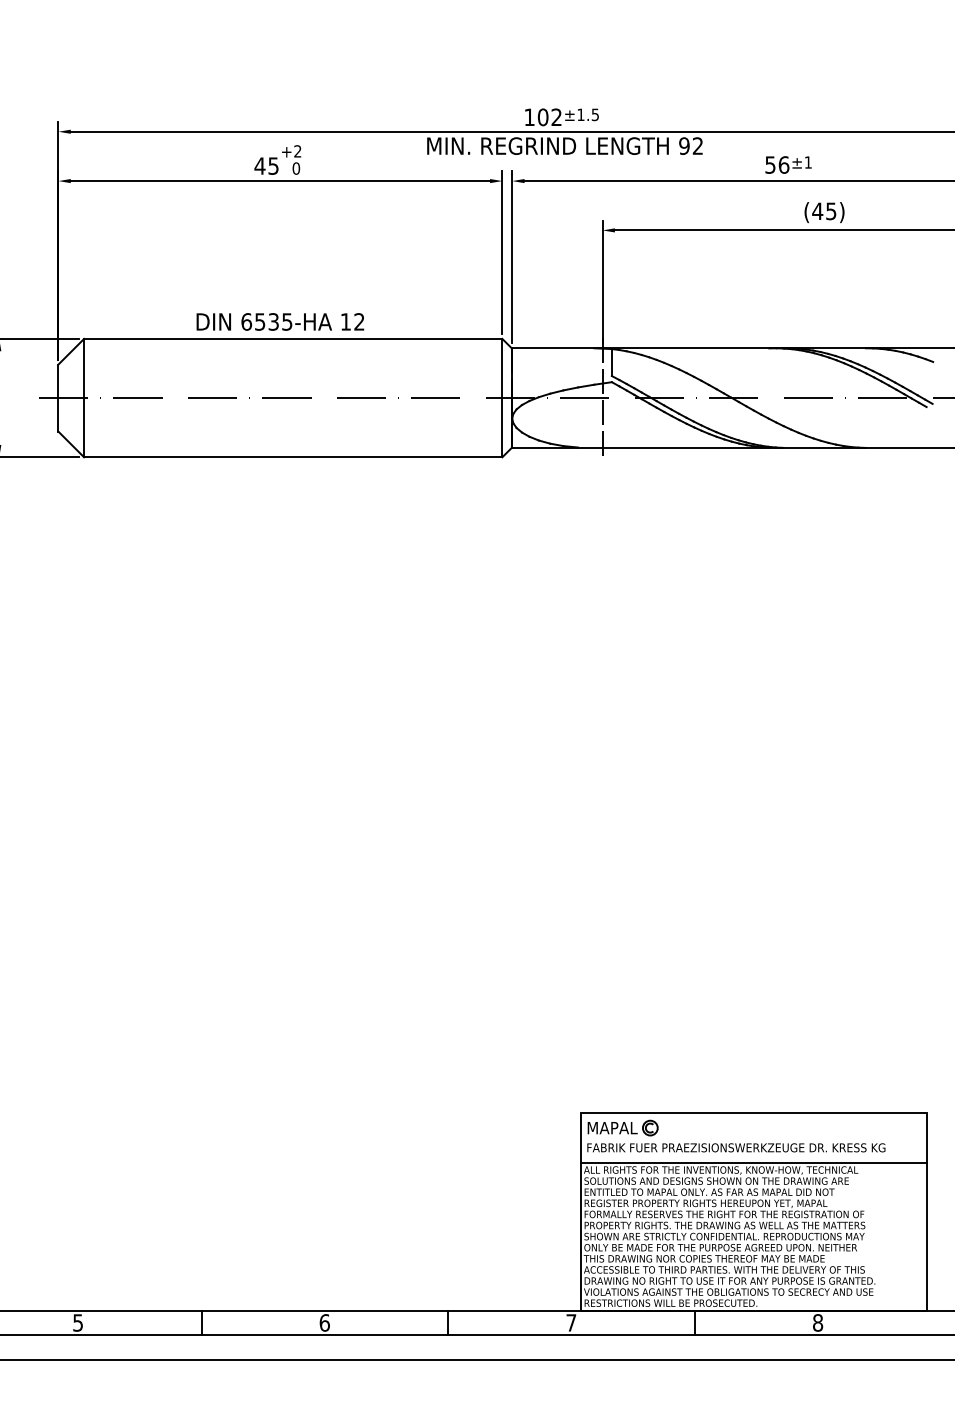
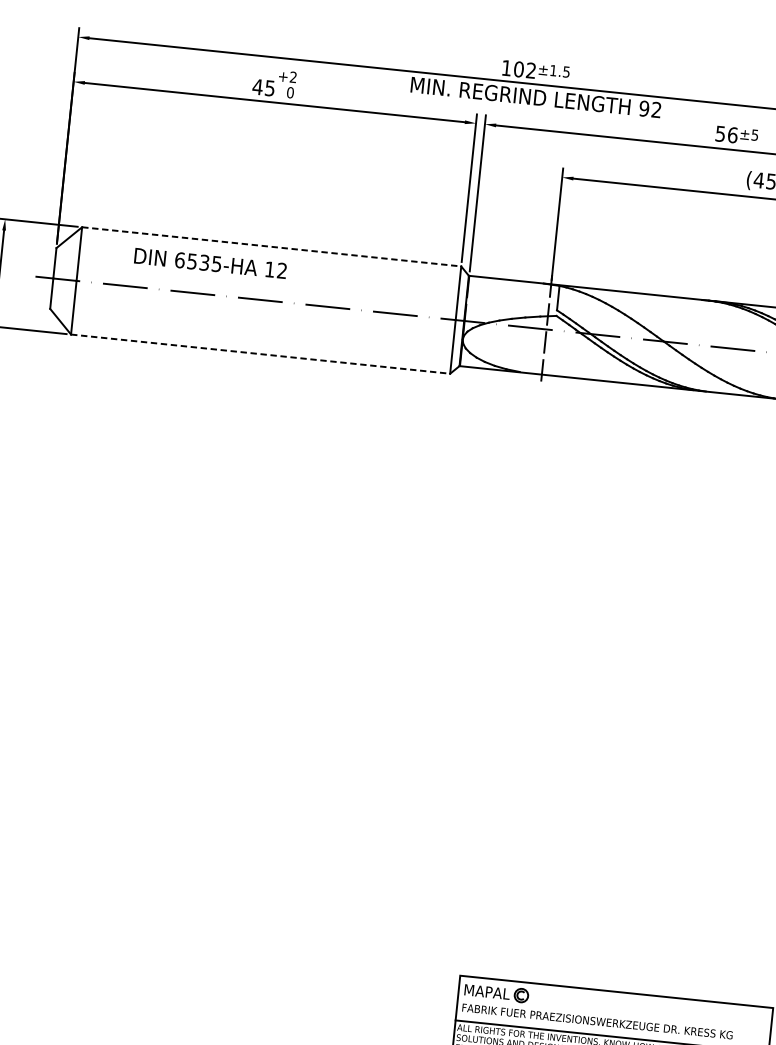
text: (807, 162) -> (754, 135), ±1 -> ±5
text: (280, 321) -> (210, 263), moved
line: (293, 338) -> (271, 246), solid -> dashed
line: (293, 457) -> (260, 354), solid -> dashed

